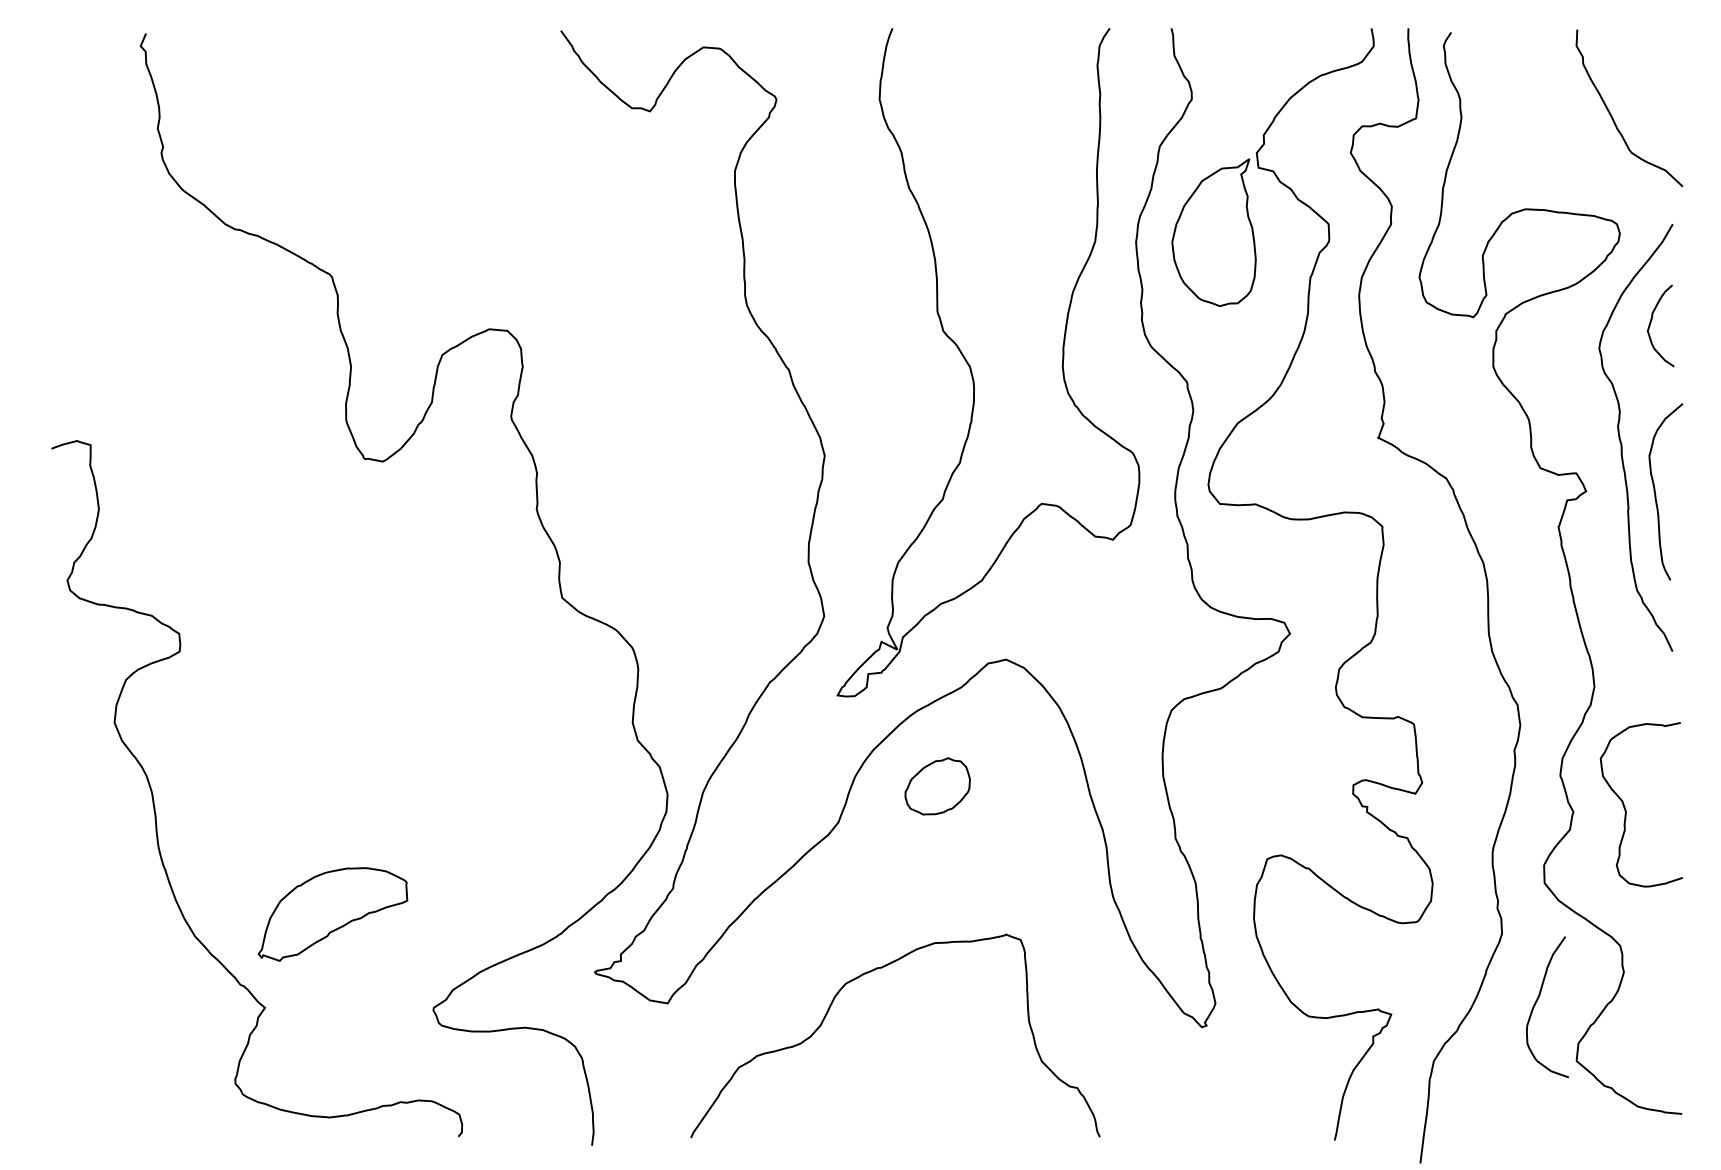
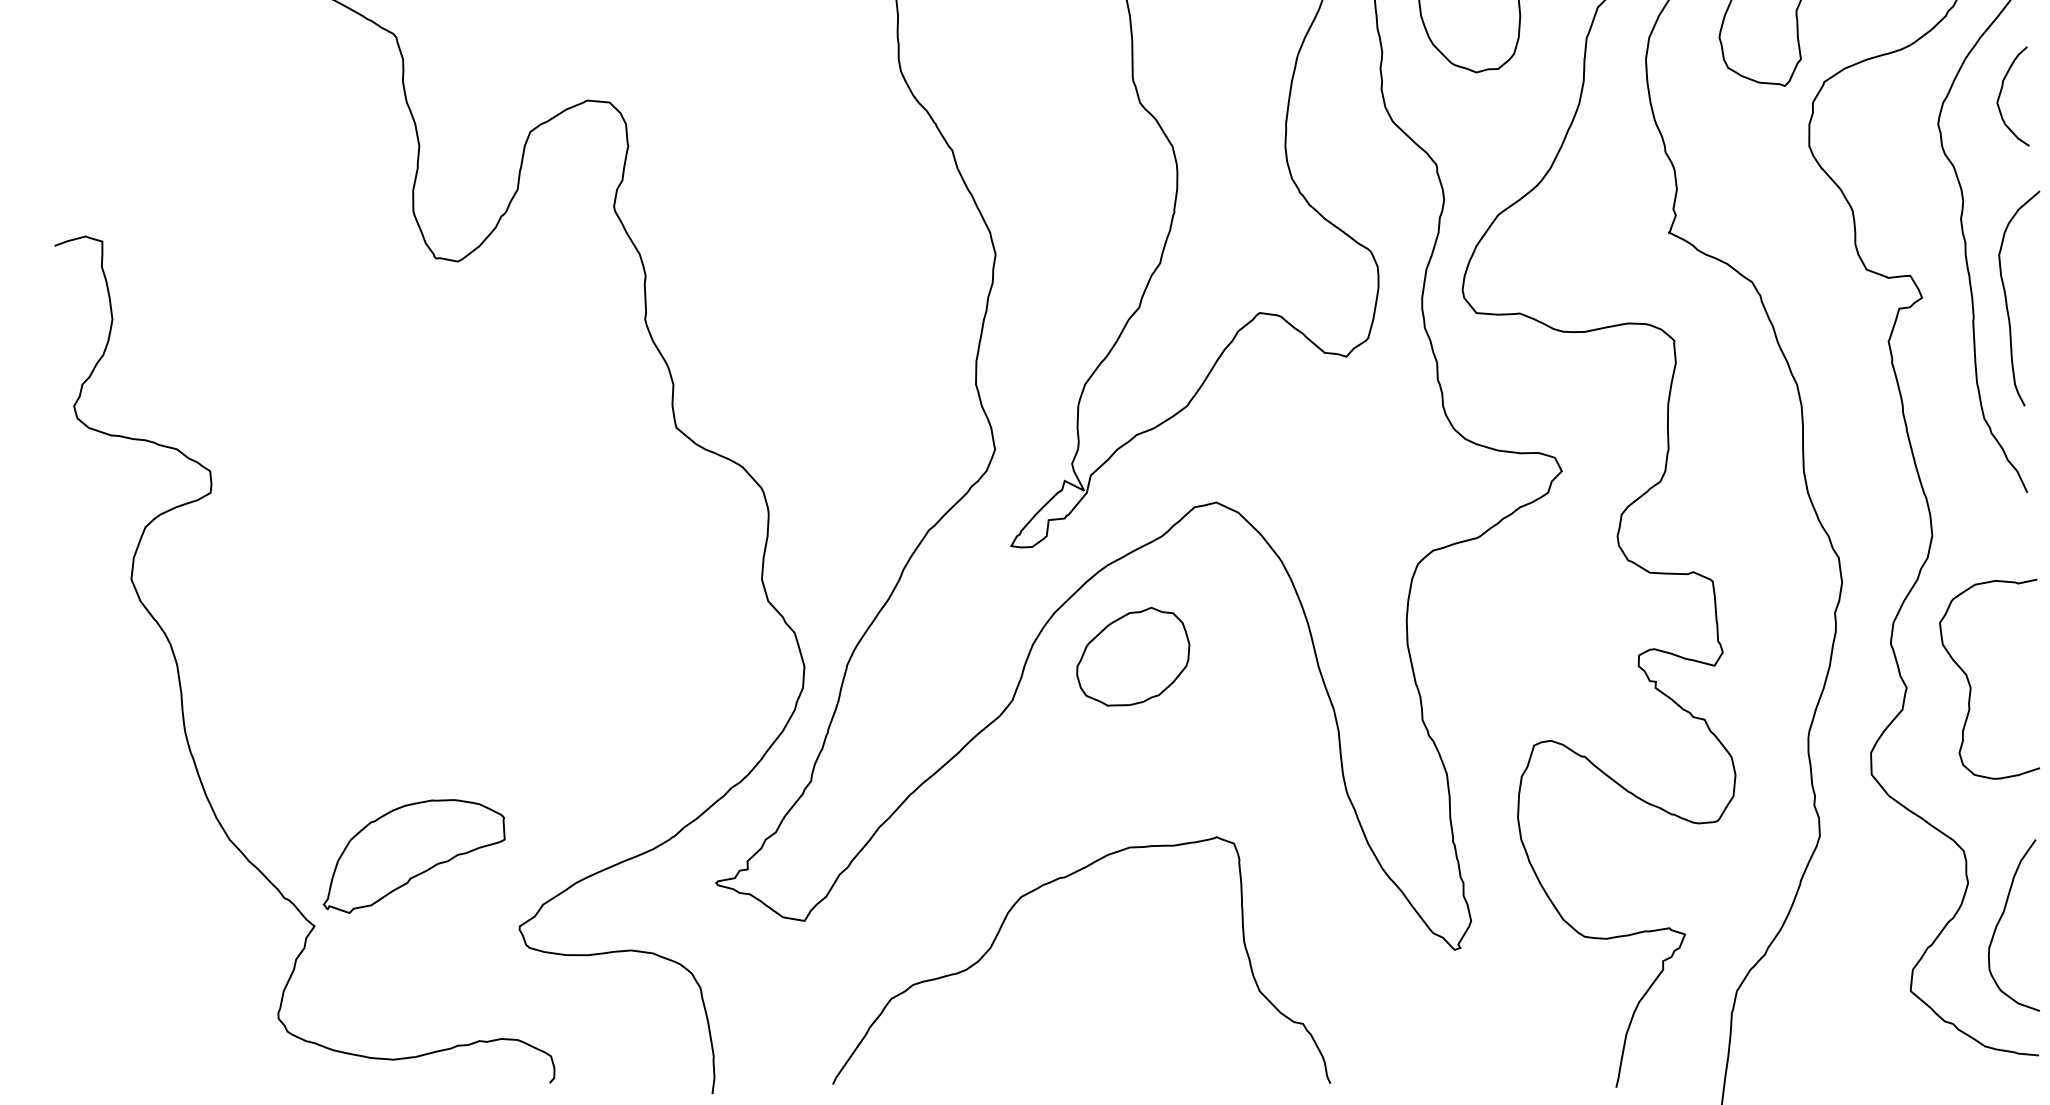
part: (937, 786) -> (1132, 656), size x1.43
part: (332, 914) -> (413, 856), moved
curve: (1537, 1001) -> (2001, 918), moved

